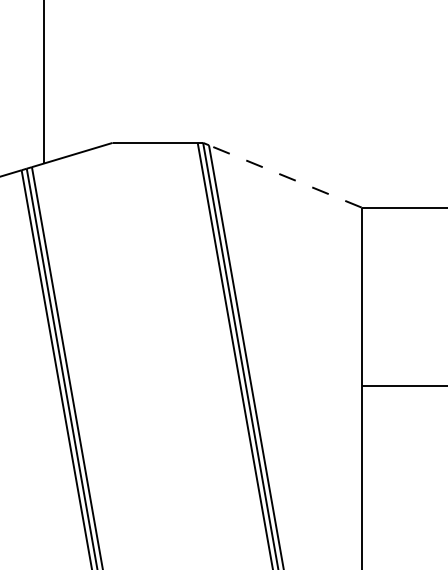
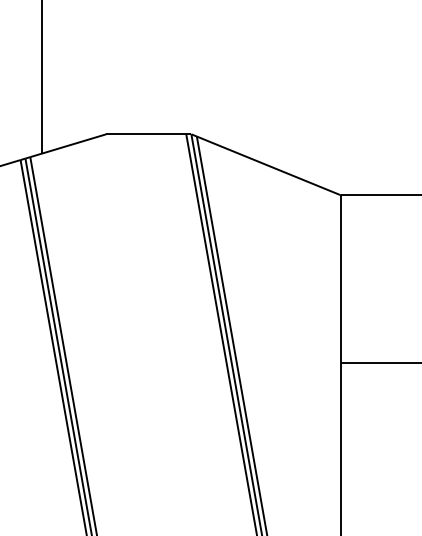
line: (284, 176) -> (267, 165), dashed -> solid

